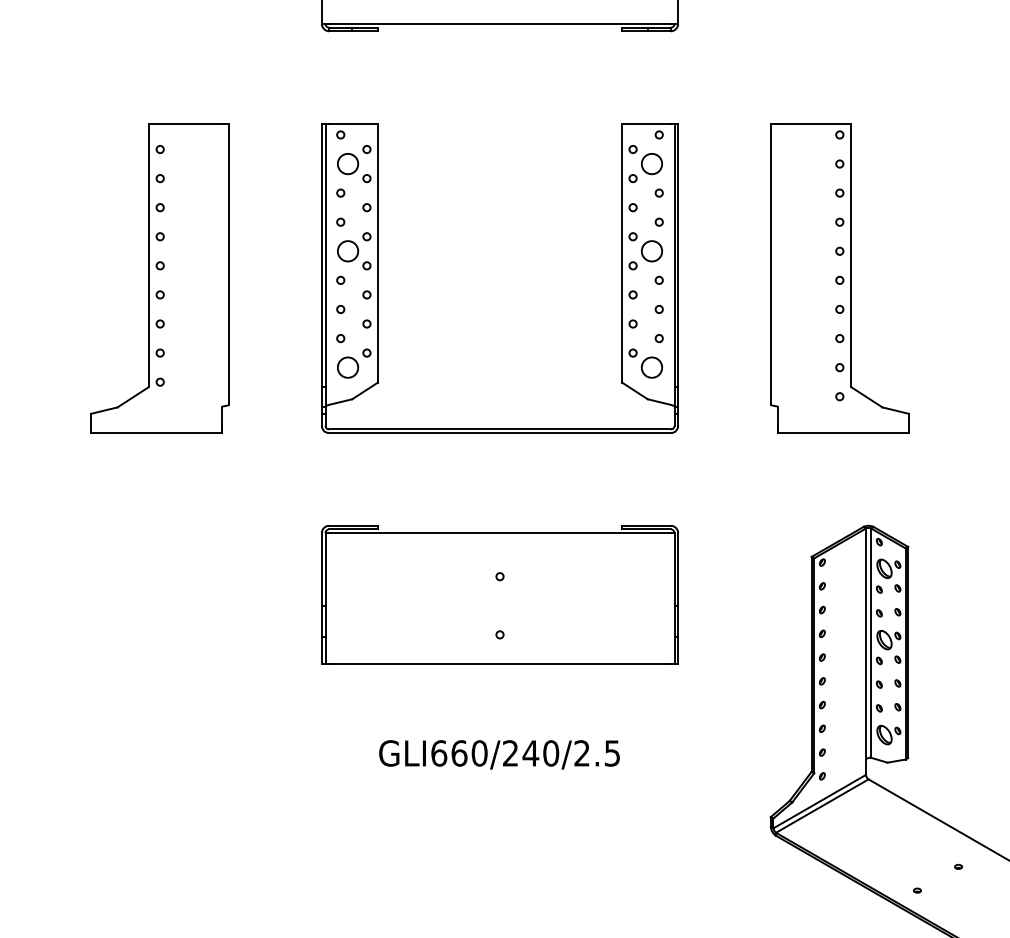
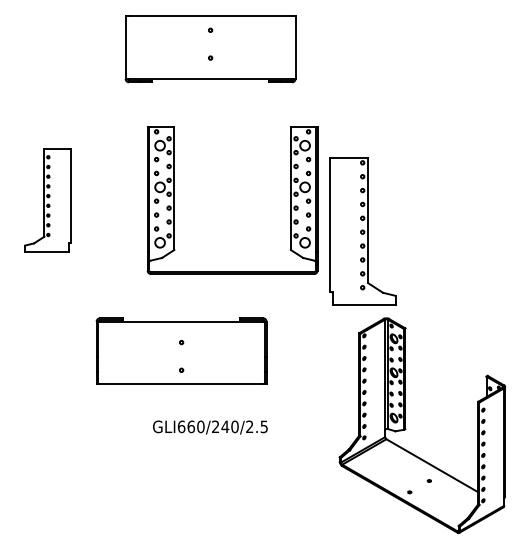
part: (158, 278) -> (47, 200), size x0.7
part: (378, 278) -> (174, 200), moved
part: (839, 278) -> (362, 231), moved
part: (499, 593) -> (181, 350), moved

